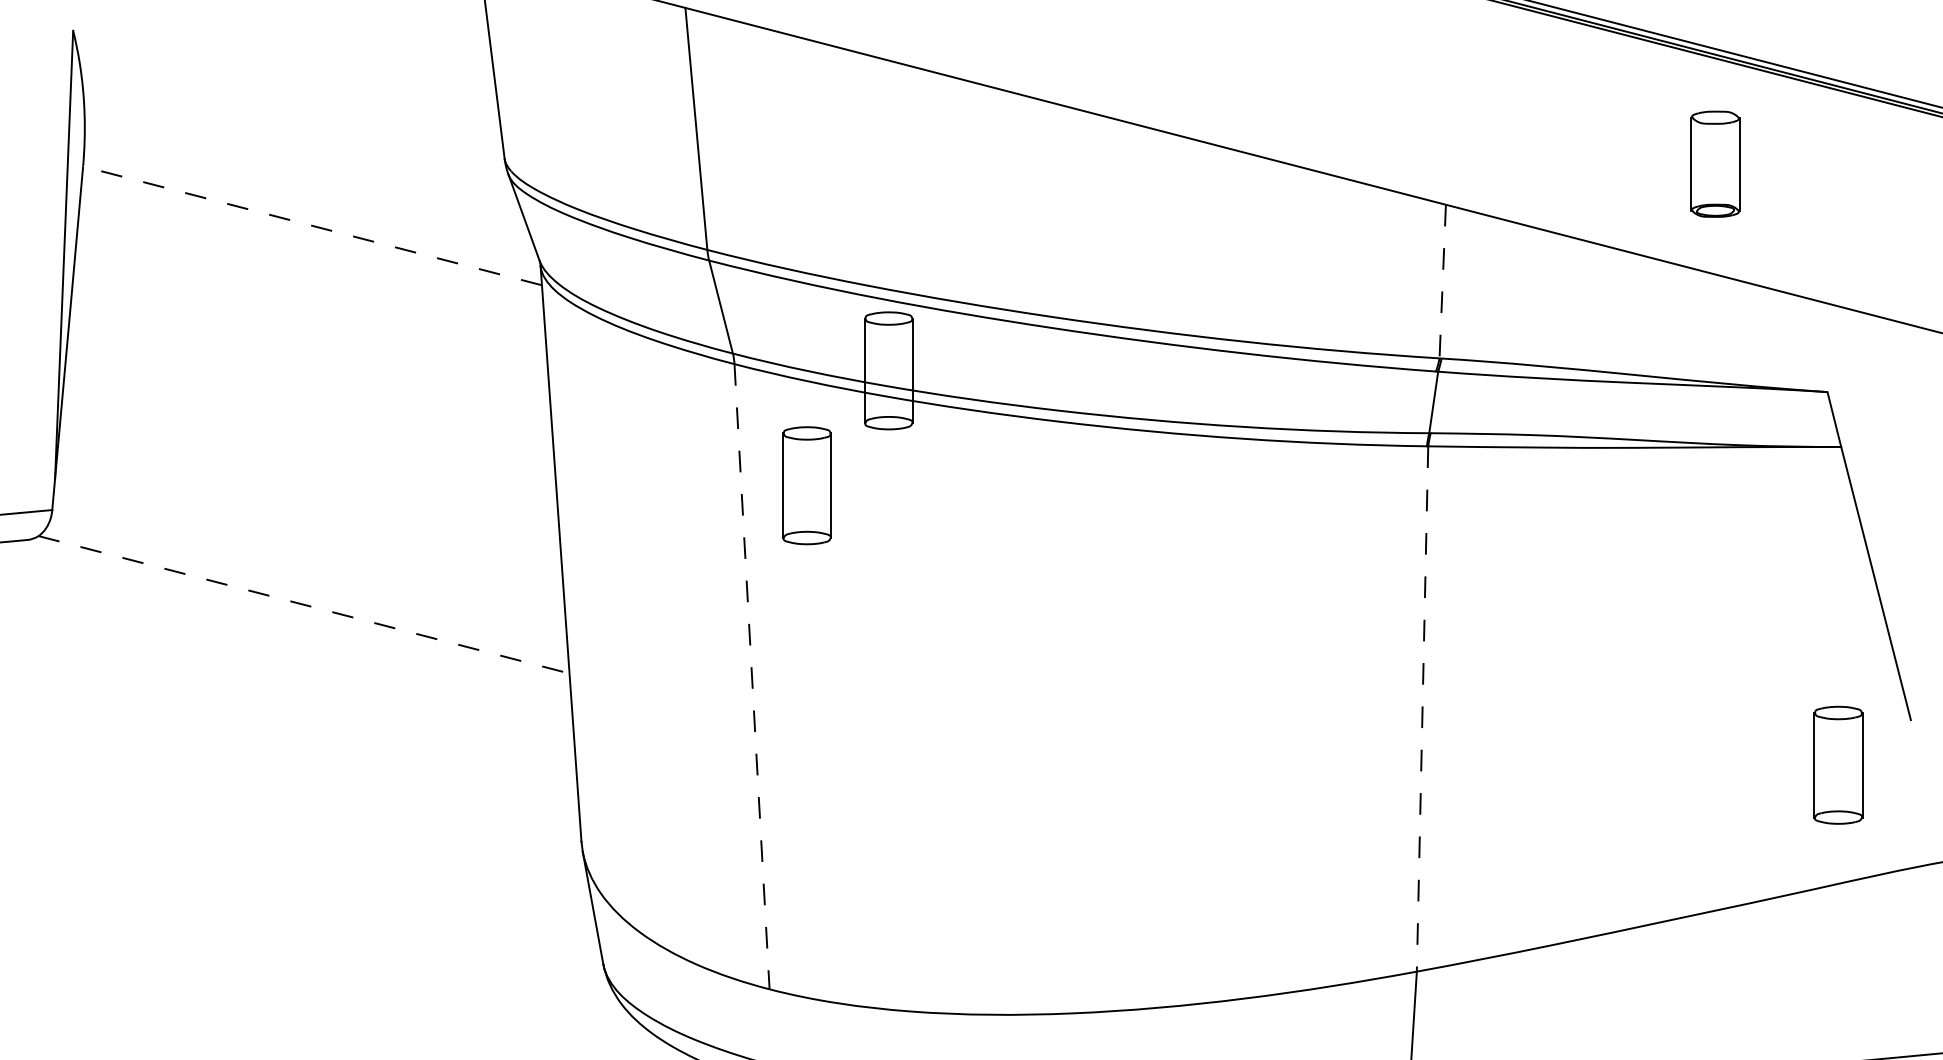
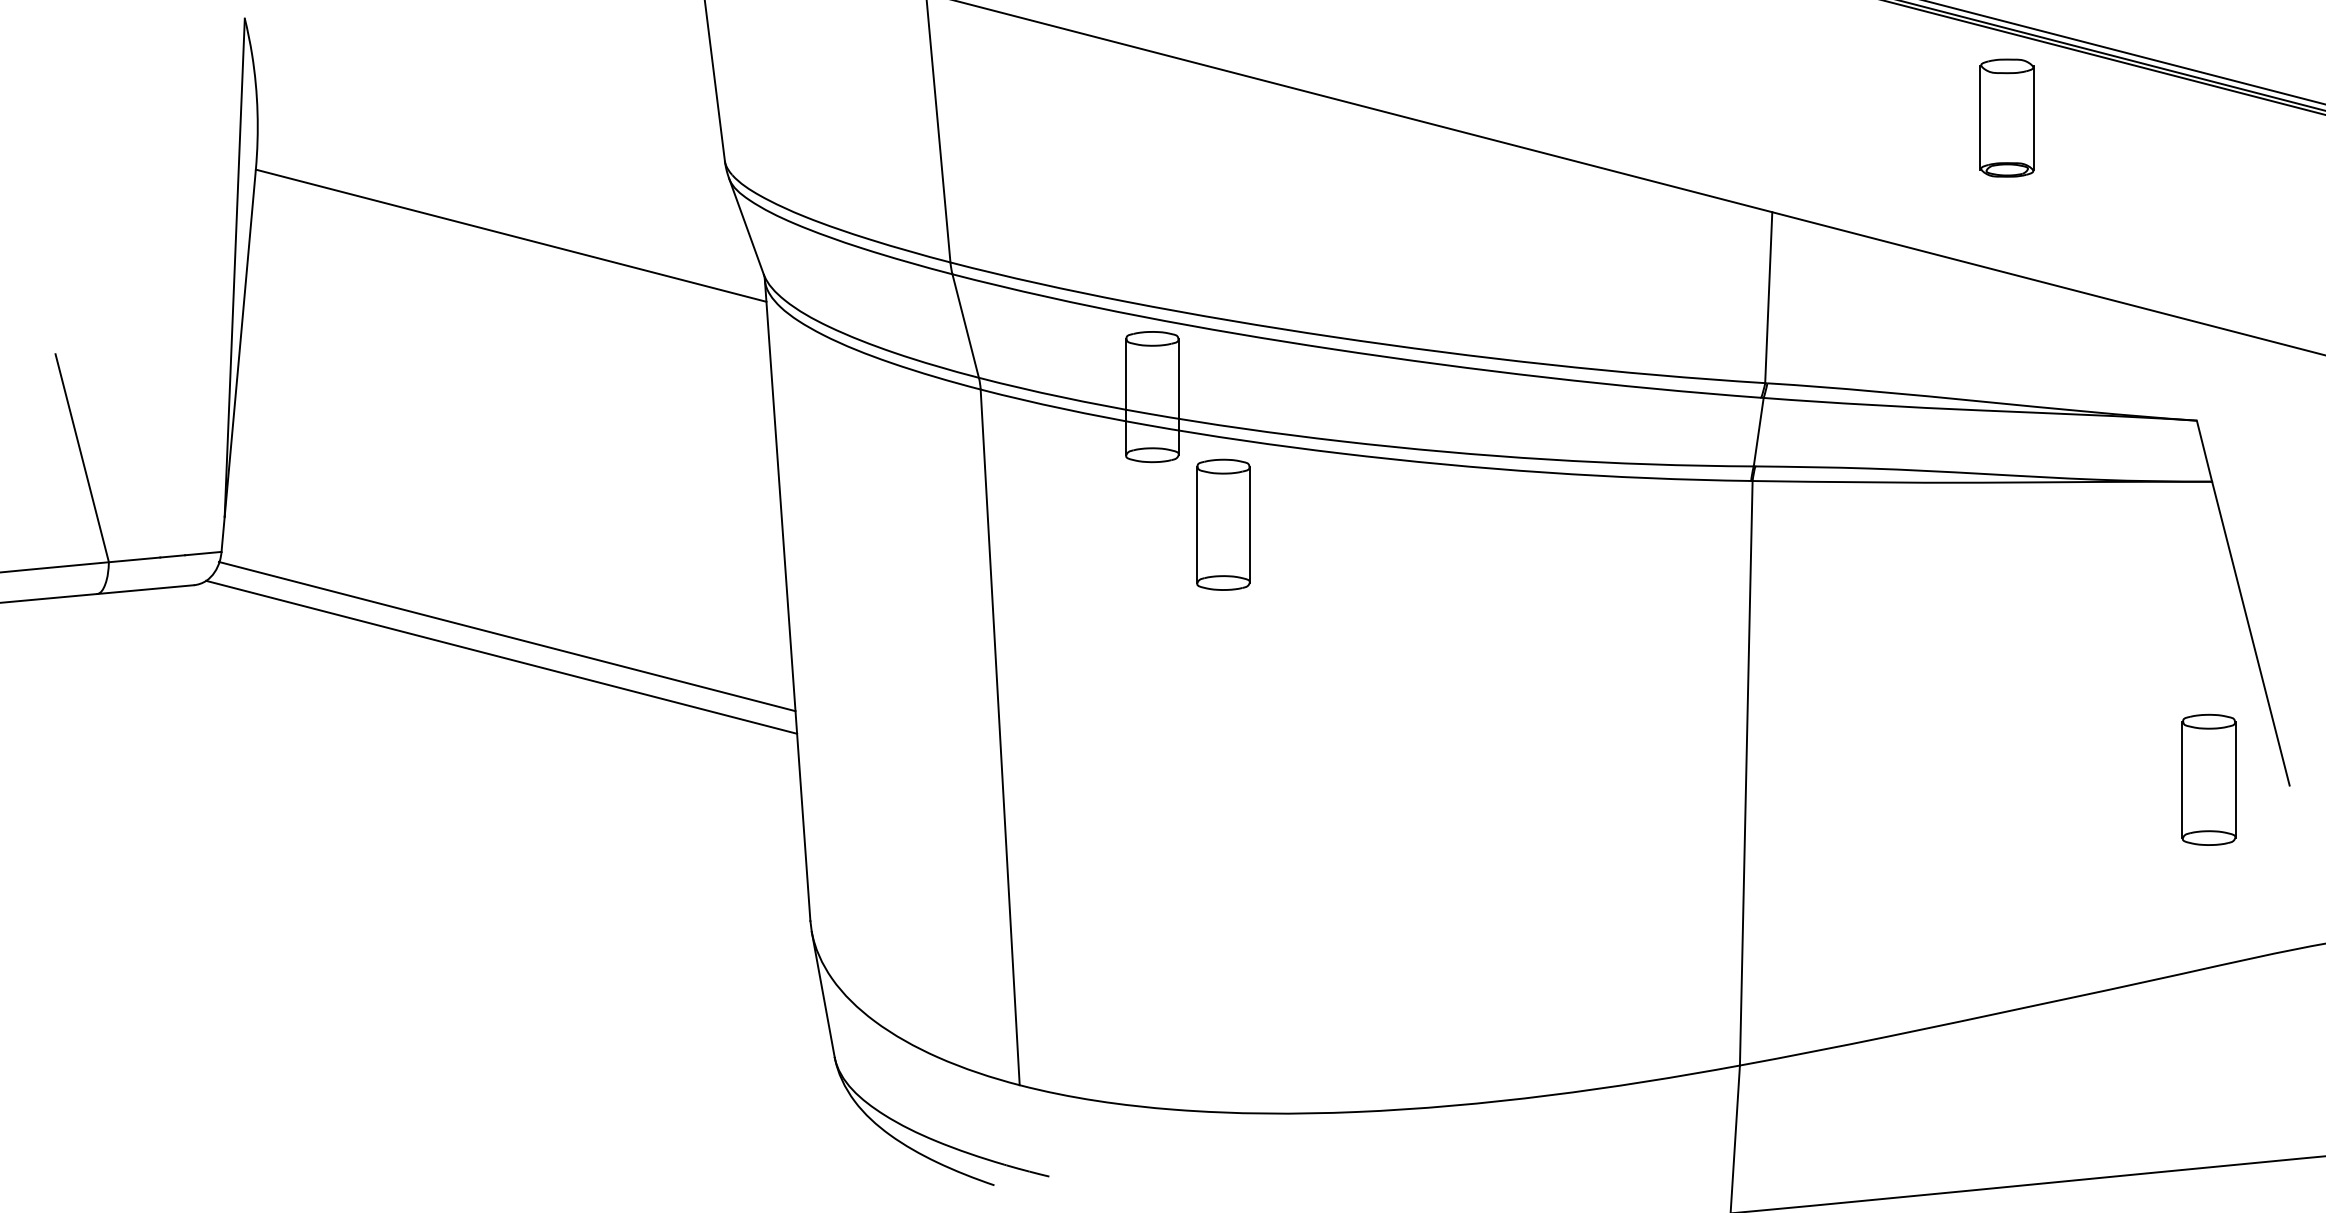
part: (1714, 163) -> (2006, 117), moved
line: (312, 225) -> (511, 235), dashed -> solid
line: (1442, 281) -> (1768, 297), dashed -> solid
part: (807, 485) -> (1223, 524), moved
line: (308, 586) -> (506, 636), added
line: (304, 604) -> (502, 657), dashed -> solid
line: (752, 676) -> (1000, 737), dashed -> solid
line: (1422, 709) -> (1746, 773), dashed -> solid
part: (1837, 764) -> (2208, 779), moved

